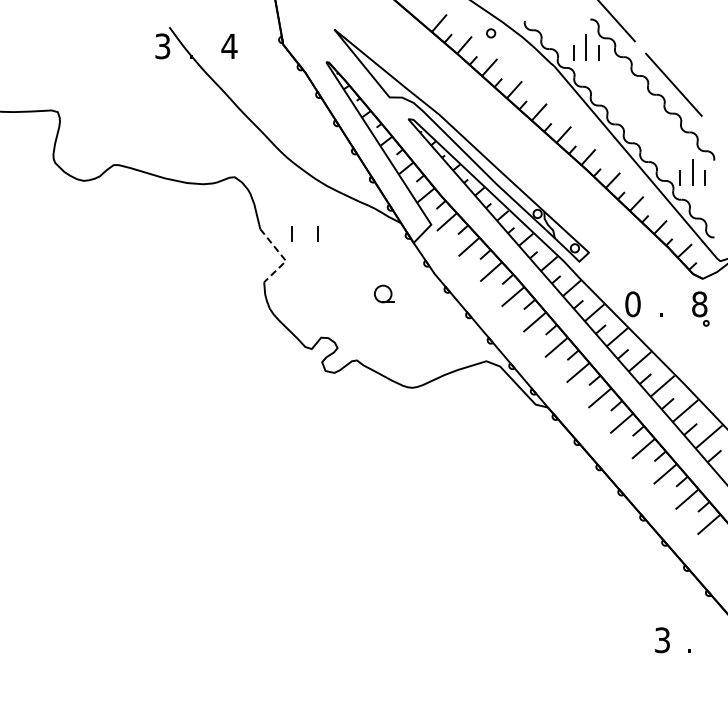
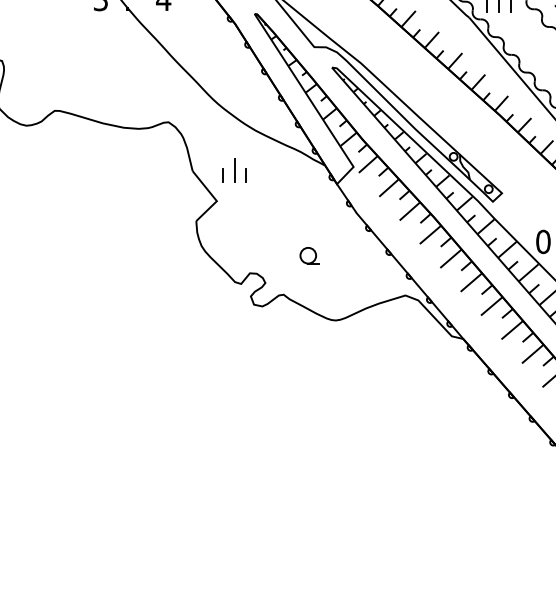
line: (304, 227) -> (234, 169), added
line: (283, 257) -> (214, 197), dashed -> solid
part: (384, 293) -> (309, 255), moved

